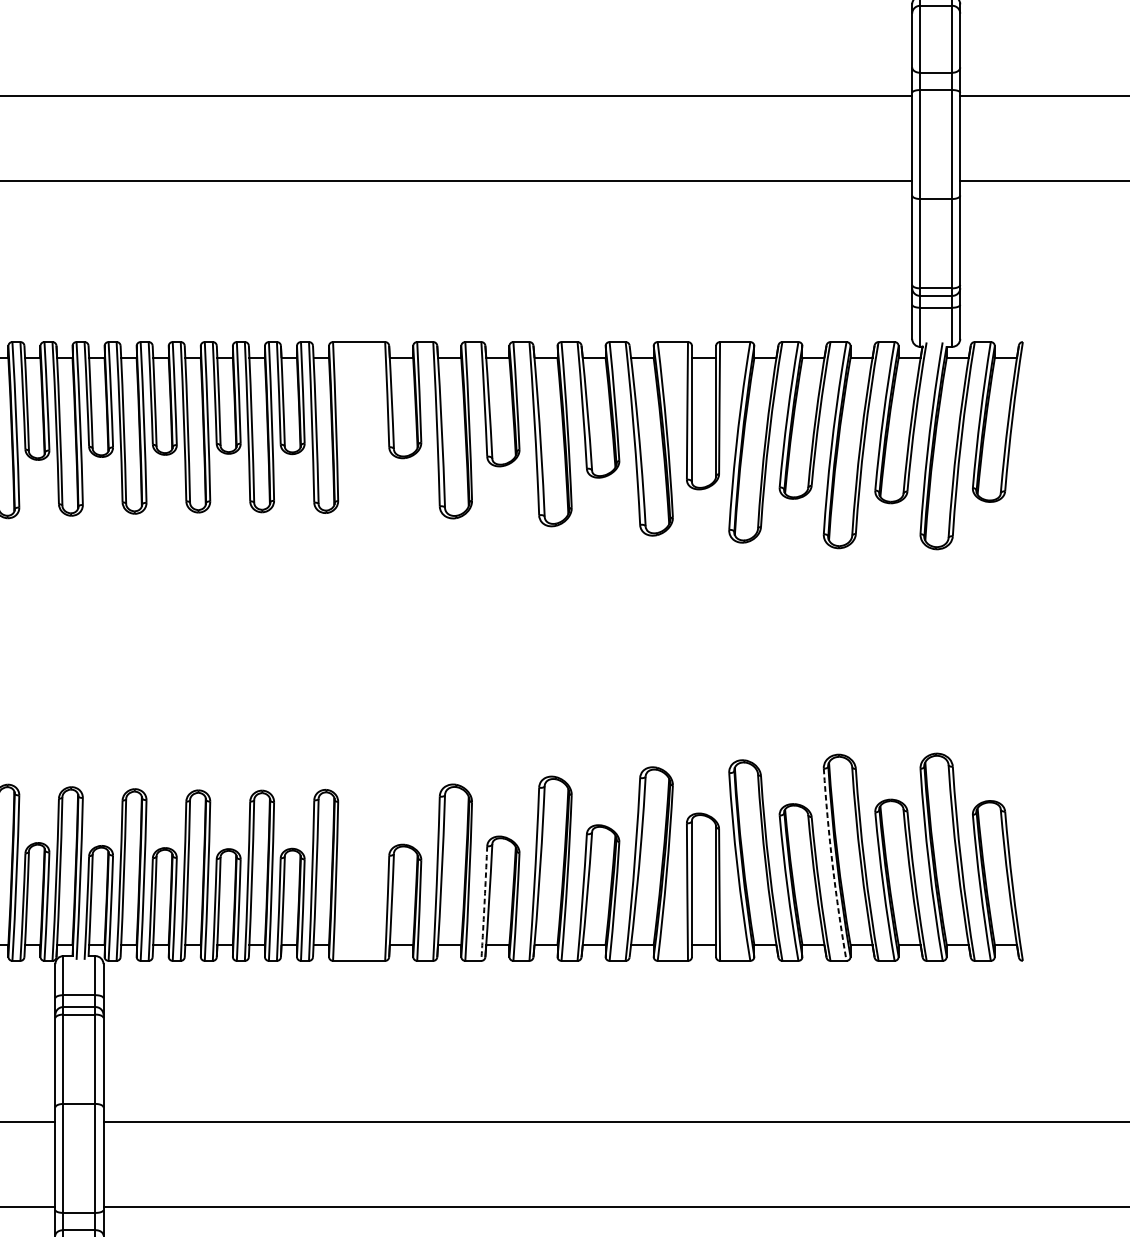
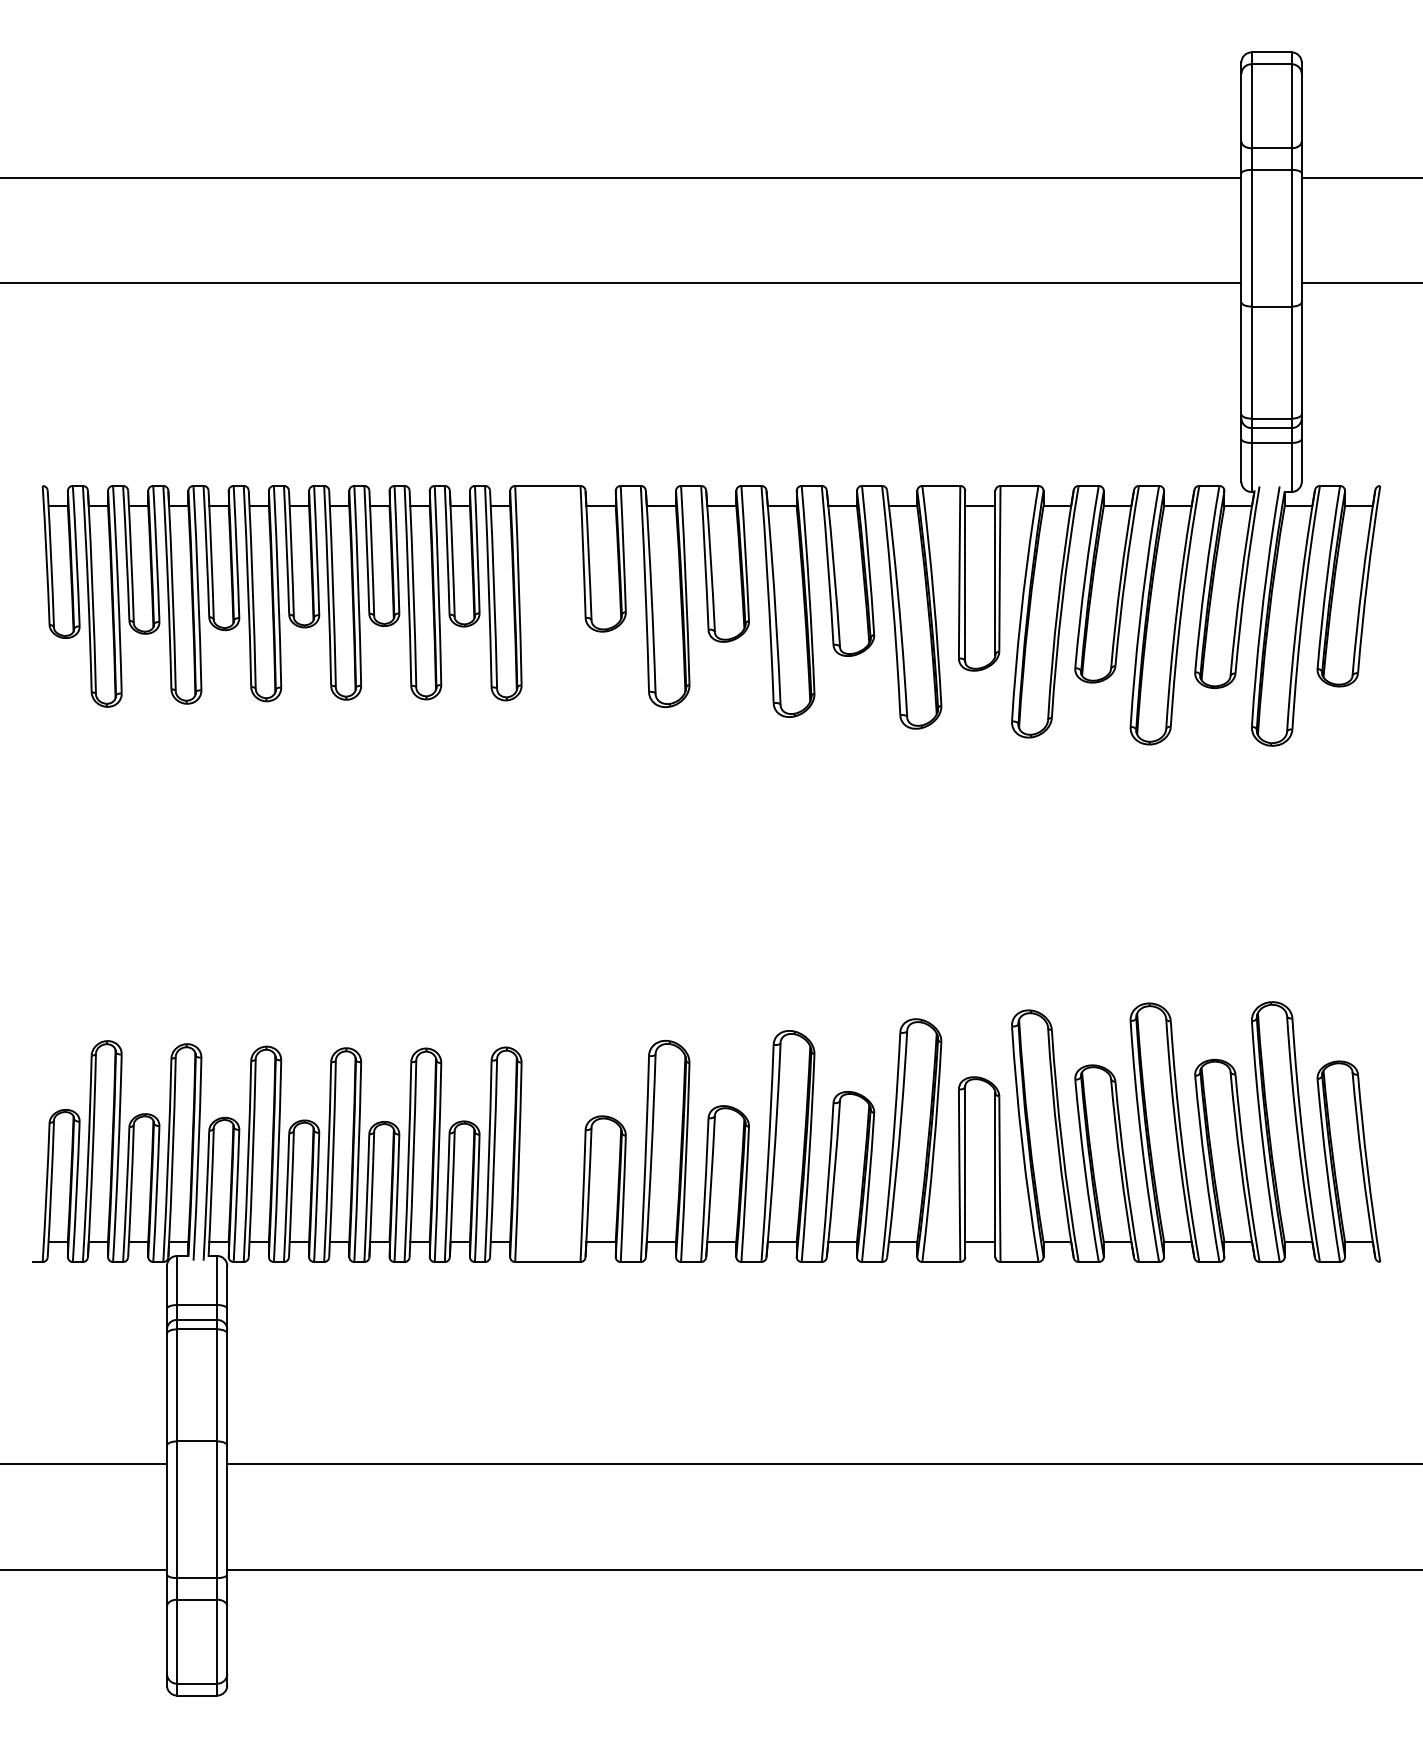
line: (832, 864) -> (1141, 1141), dashed -> solid
line: (484, 905) -> (705, 1192), dashed -> solid

